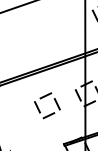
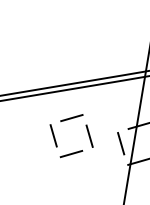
part: (44, 97) -> (68, 120), moved

